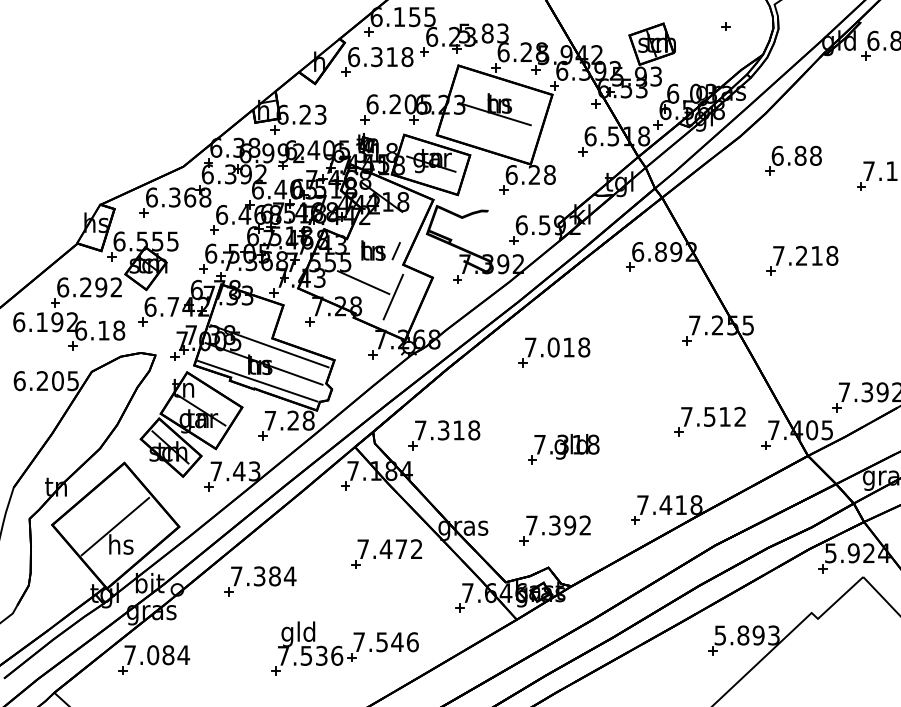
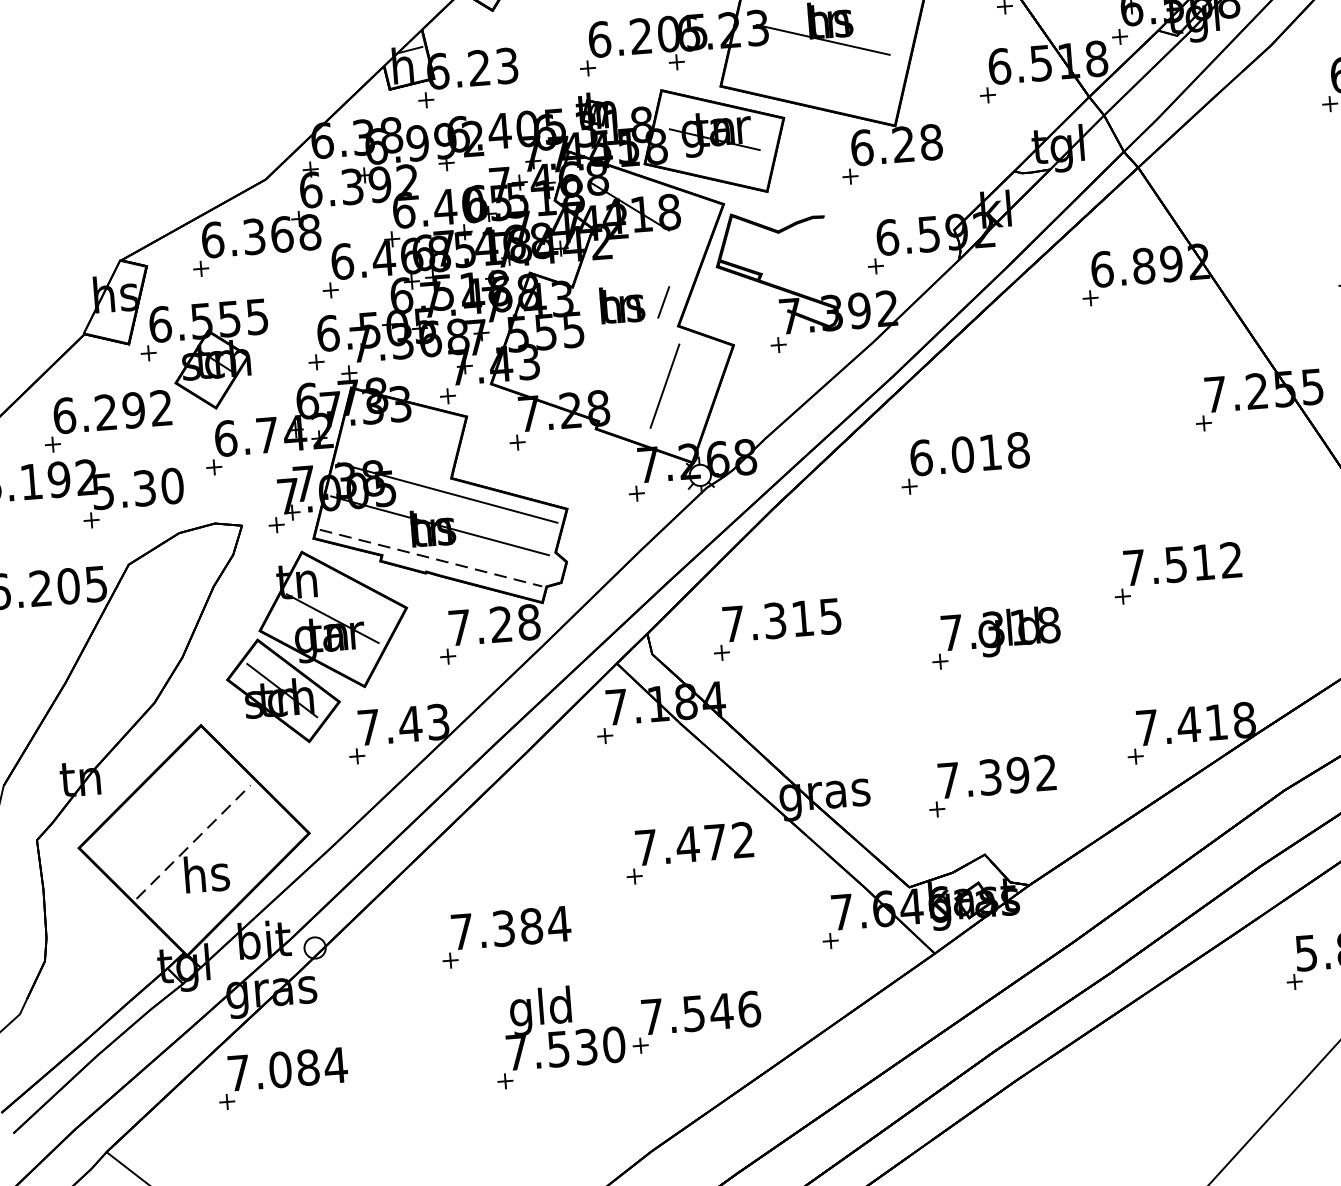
line: (363, 282) -> (608, 363), removed
text: (100, 330) -> (138, 488), 6.18 -> 5.30
text: (530, 347) -> (920, 457), 7.018 -> 6.018
line: (258, 381) -> (432, 558), solid -> dashed
part: (709, 421) -> (1176, 572), moved
text: (474, 430) -> (831, 616), 7.318 -> 7.315
line: (115, 526) -> (193, 841), solid -> dashed
part: (260, 581) -> (506, 937), moved
text: (337, 655) -> (614, 1044), 7.536 -> 7.530

